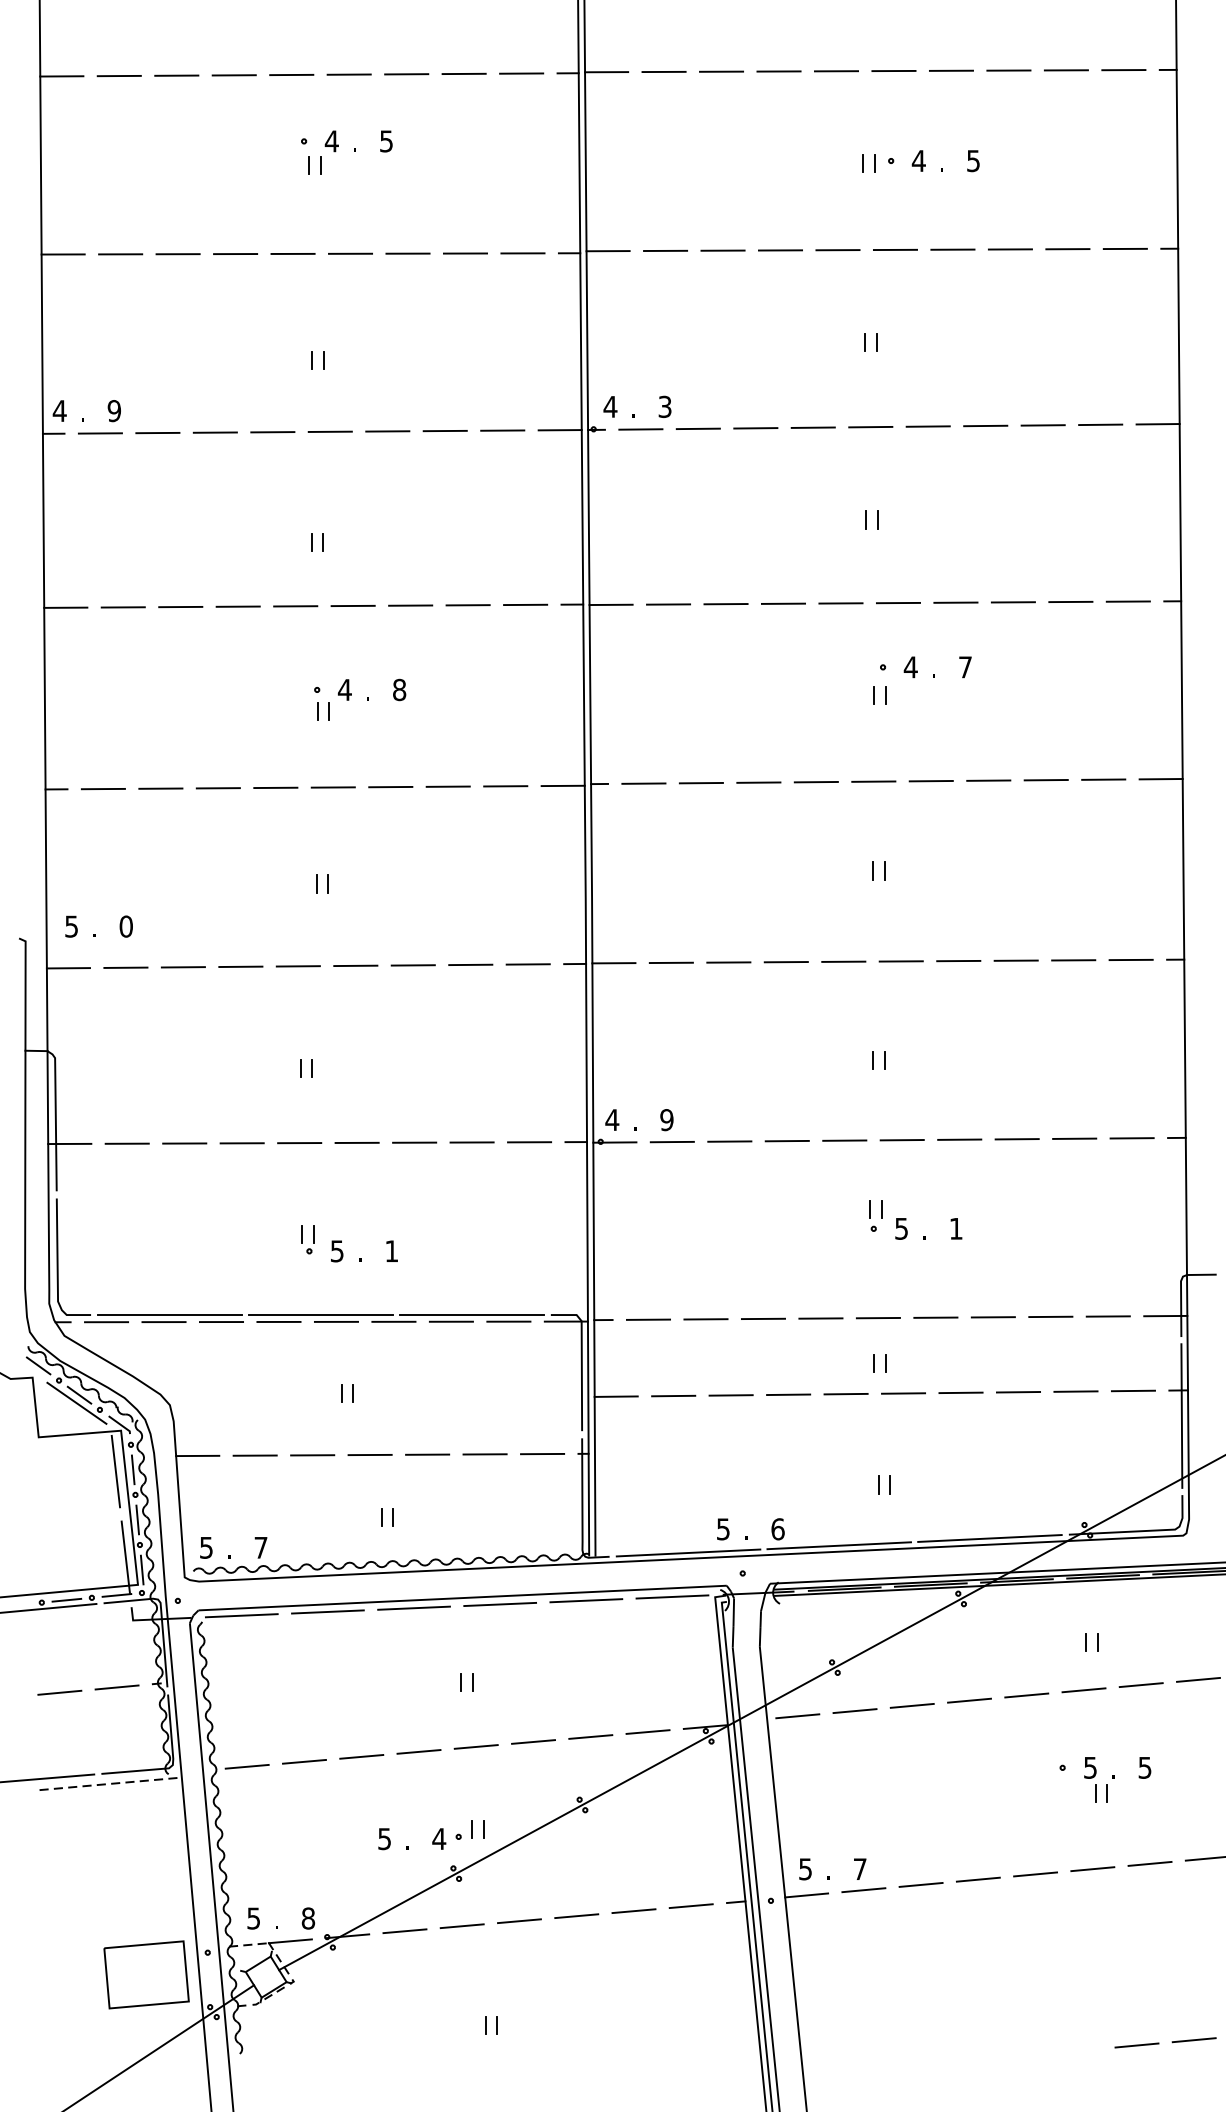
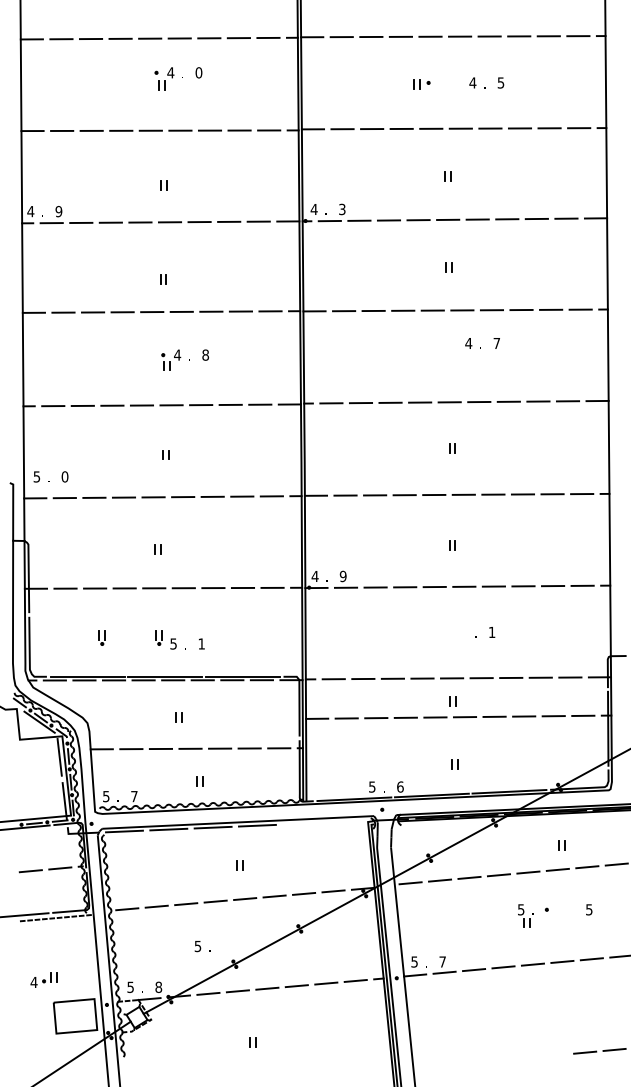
text: (385, 140) -> (198, 72), 5 -> 0
part: (877, 164) -> (421, 84), moved
part: (879, 682) -> (452, 351), removed
part: (888, 1219) -> (457, 627), removed
part: (197, 1238) -> (101, 637), added
line: (671, 1596) -> (345, 821), removed
line: (585, 1600) -> (301, 823), removed
part: (1098, 1778) -> (525, 915), moved
part: (457, 1833) -> (43, 979), moved

